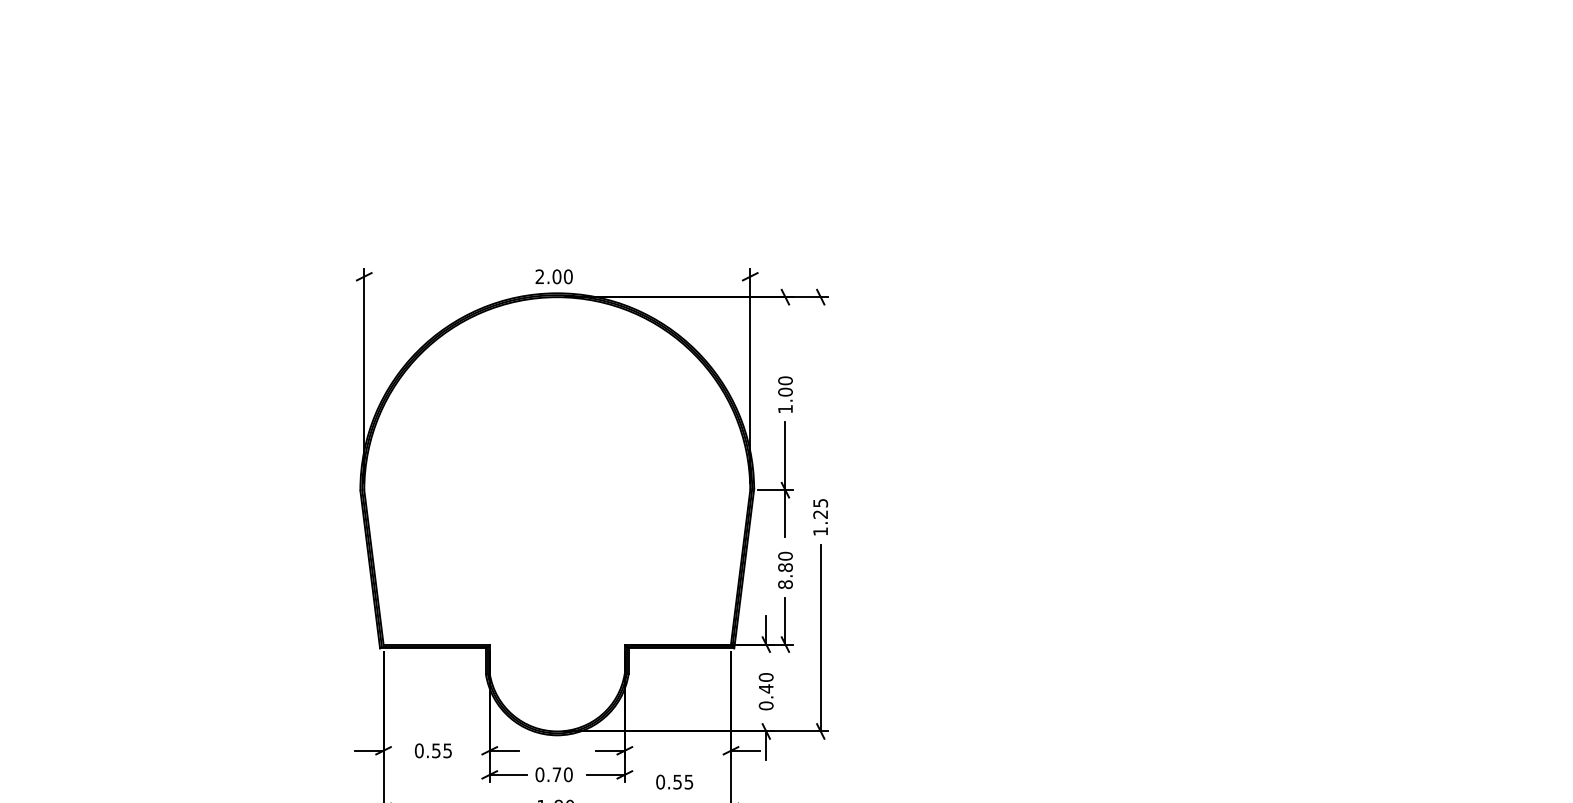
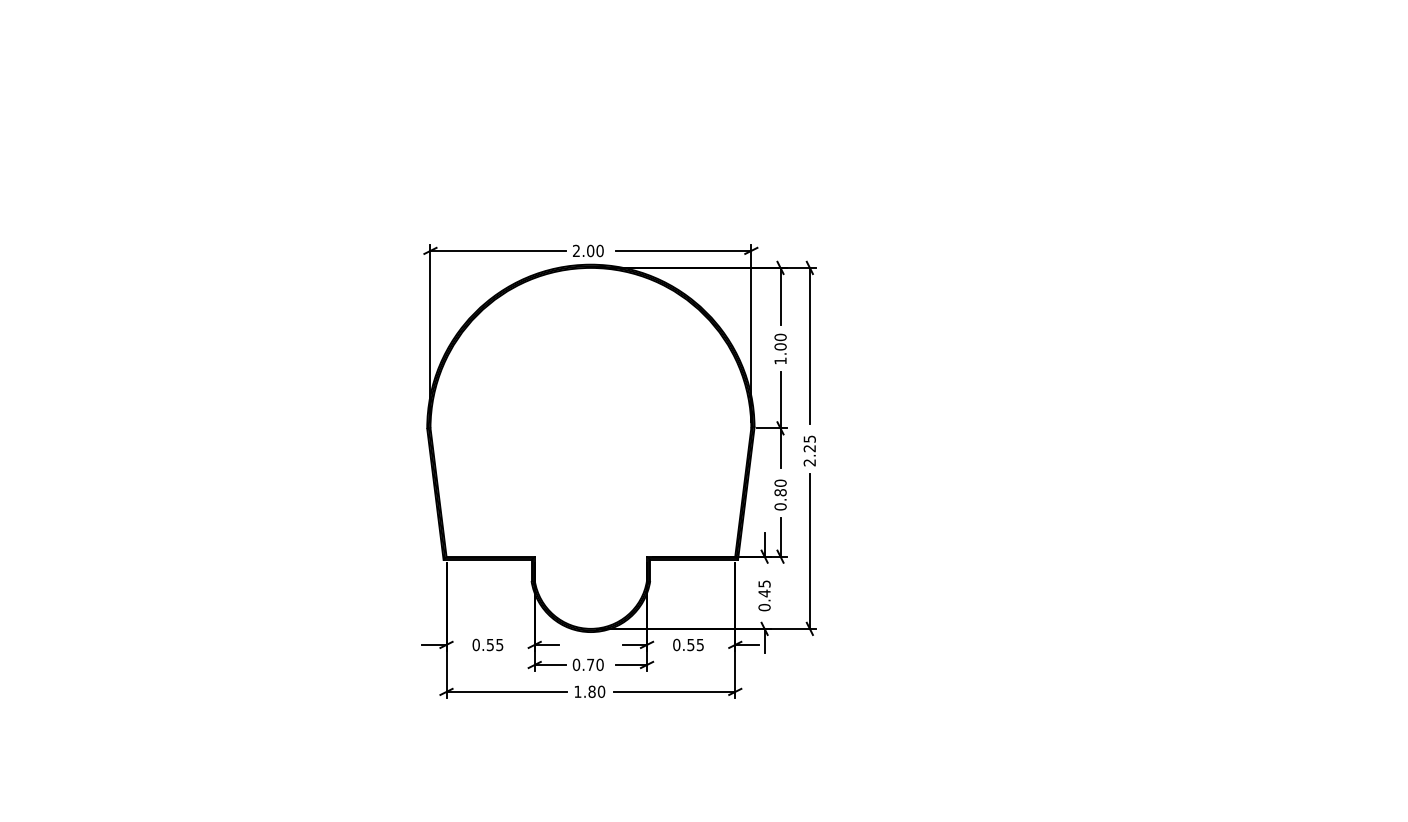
line: (444, 276) -> (497, 250), added
line: (668, 276) -> (683, 250), added
line: (785, 330) -> (780, 295), added
line: (820, 390) -> (809, 345), added
text: (820, 531) -> (809, 462), 1.25 -> 2.25
text: (785, 584) -> (780, 506), 8.80 -> 0.80
text: (766, 676) -> (764, 583), 0.40 -> 0.45
text: (674, 781) -> (688, 644), moved

